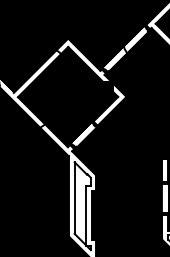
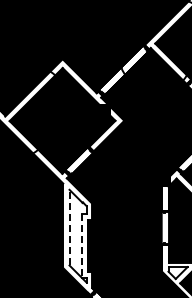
line: (74, 197) -> (69, 227), solid -> dashed
line: (86, 215) -> (81, 246), solid -> dashed

